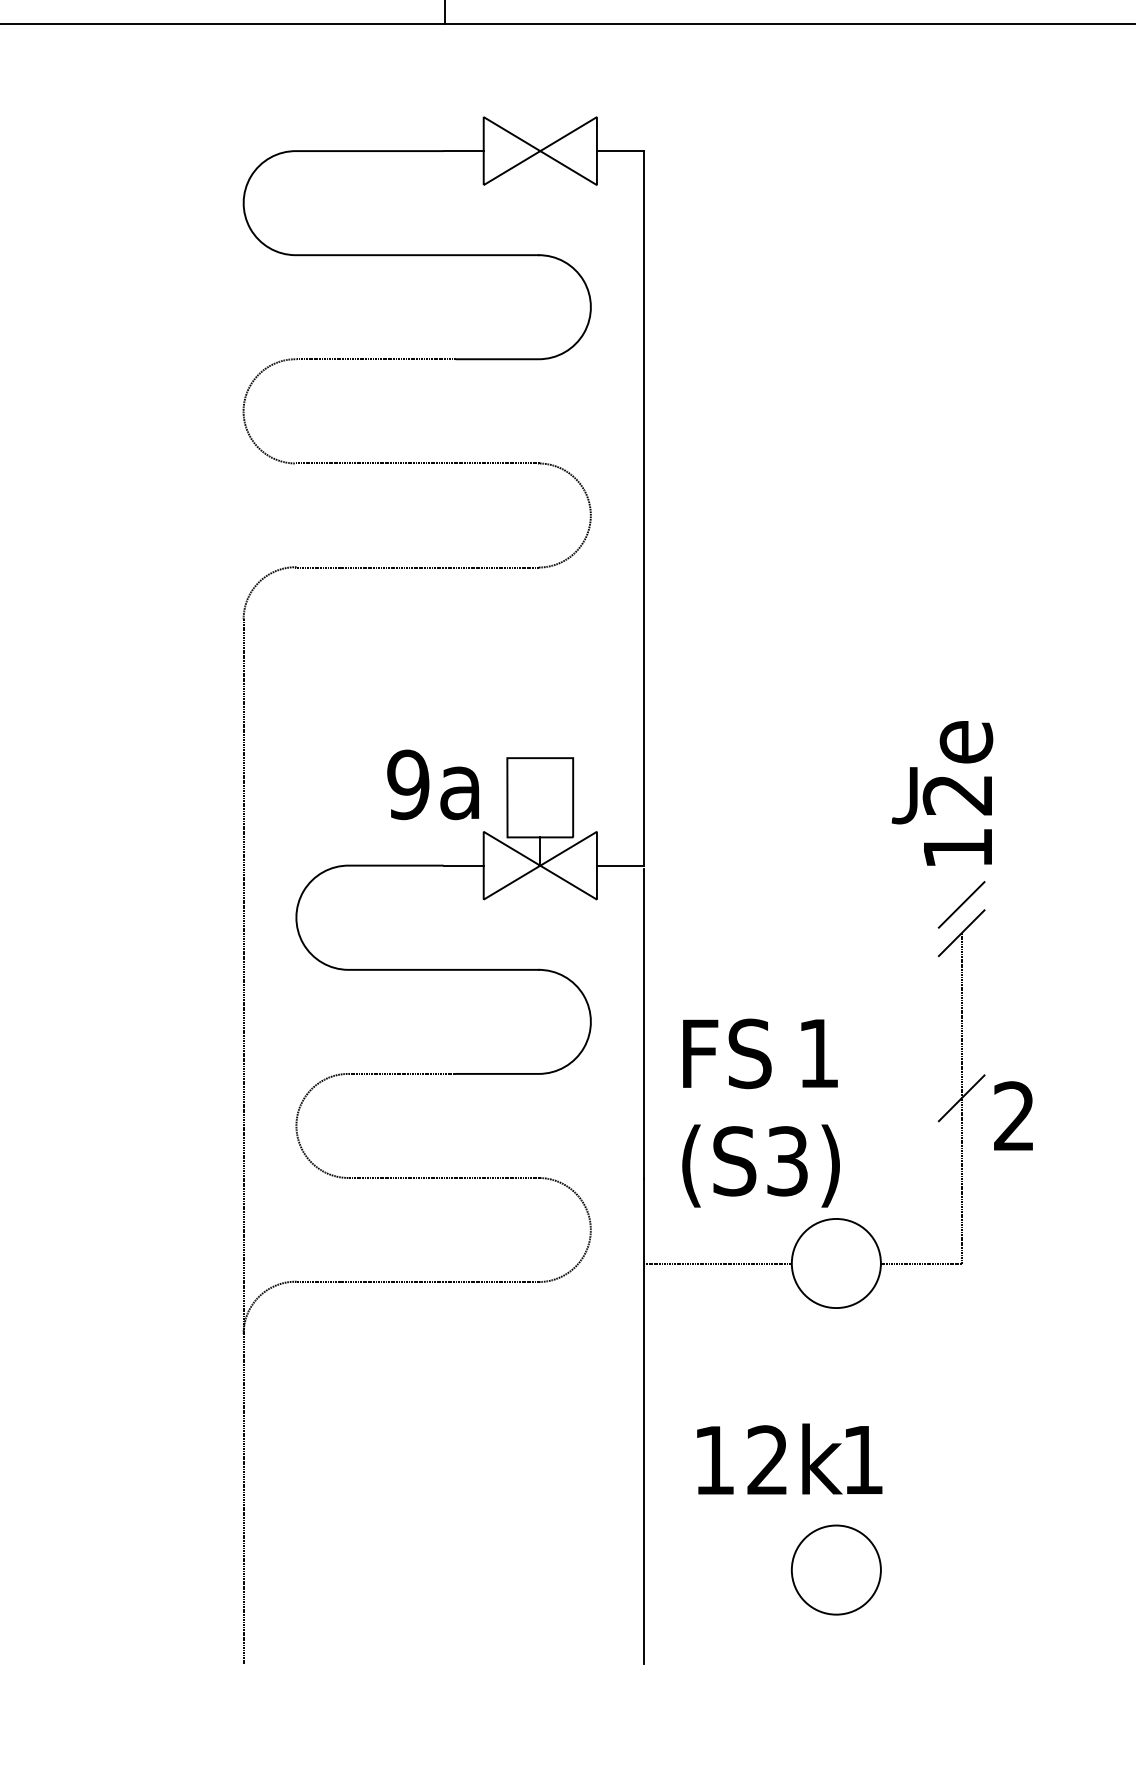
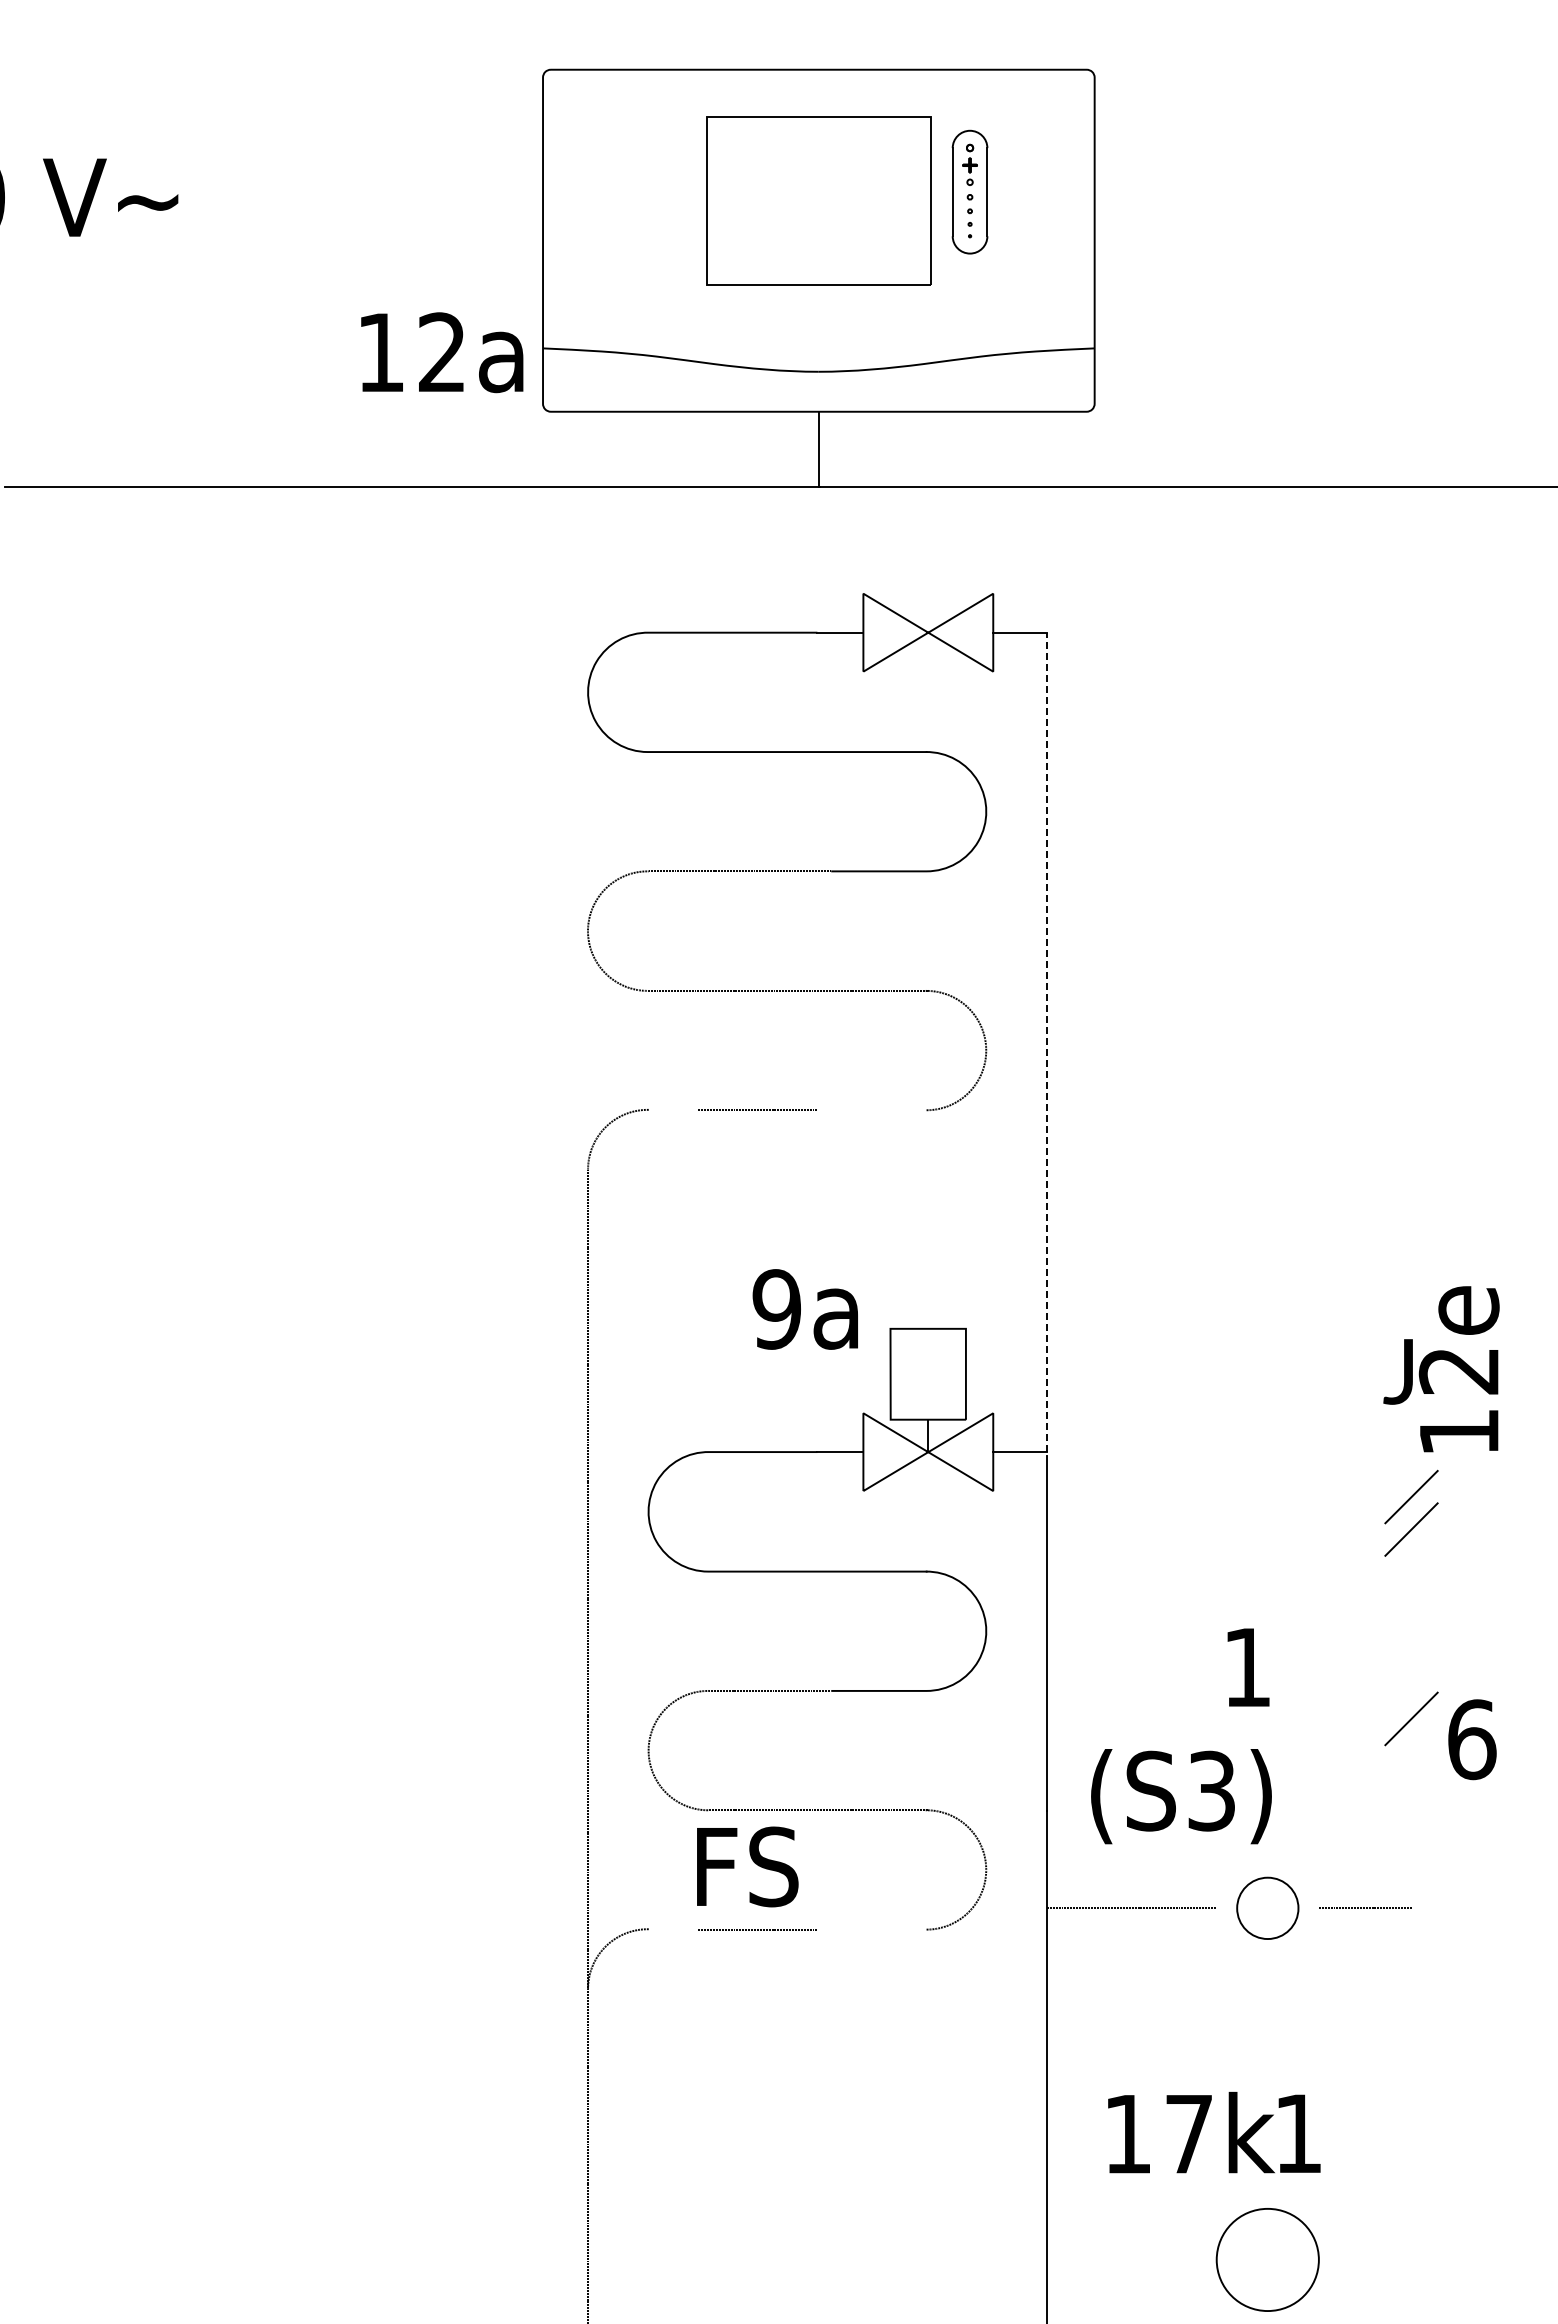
line: (643, 508) -> (1046, 1042), solid -> dashed
line: (317, 567) -> (672, 1110), removed
line: (490, 567) -> (871, 1110), removed
text: (432, 784) -> (804, 1309), moved
text: (942, 793) -> (1441, 1369), moved
text: (727, 1053) -> (747, 1866), moved
line: (961, 1097) -> (1411, 1718), removed
text: (1014, 1116) -> (1472, 1739), 2 -> 6
circle: (836, 1263) -> (1267, 1908), size x0.6
line: (317, 1281) -> (672, 1929), removed
line: (490, 1281) -> (871, 1929), removed
text: (767, 1459) -> (1188, 2133), 12k -> 17k

